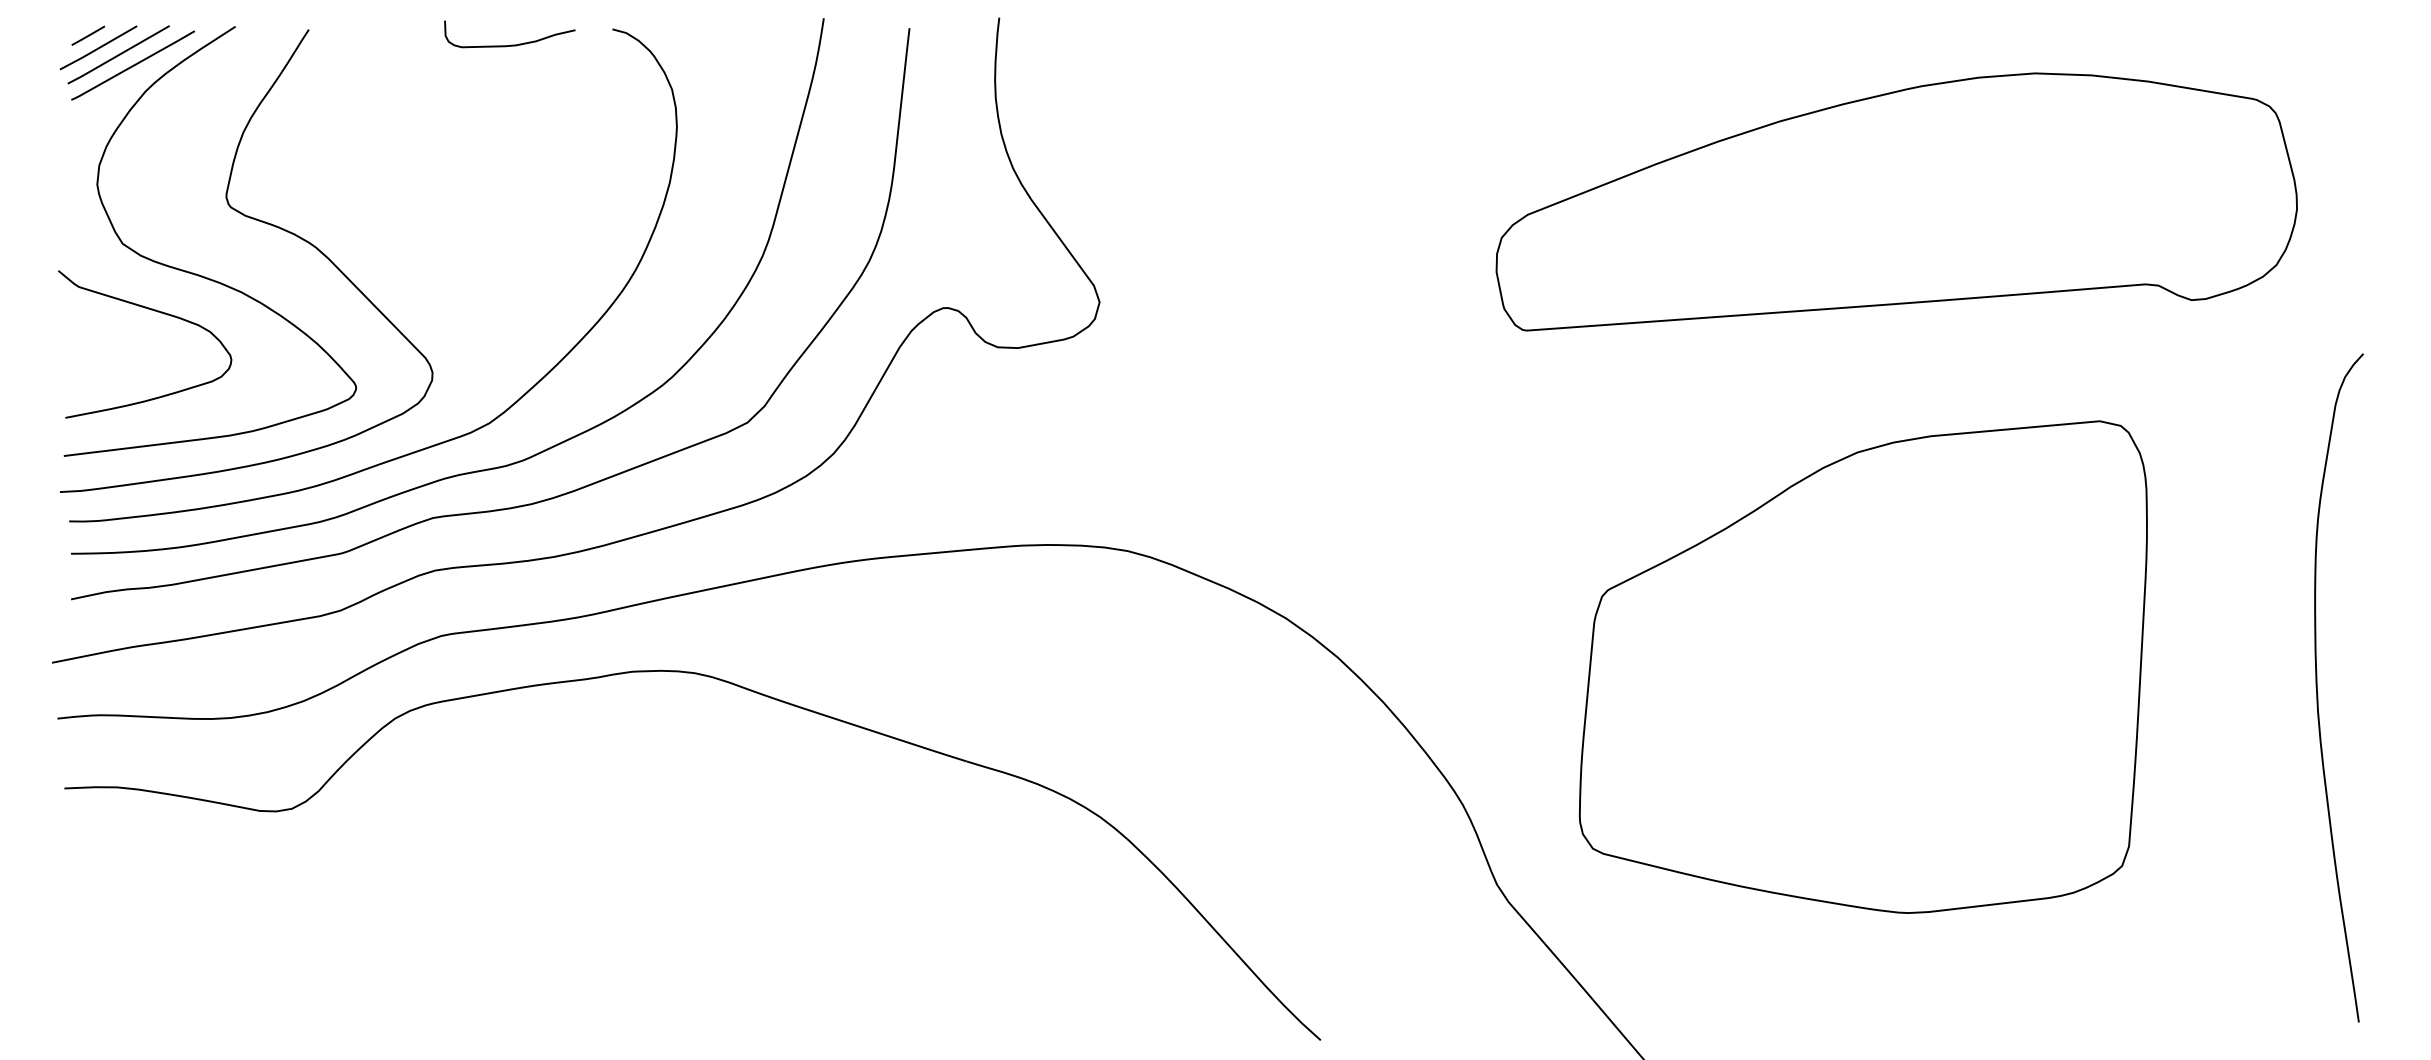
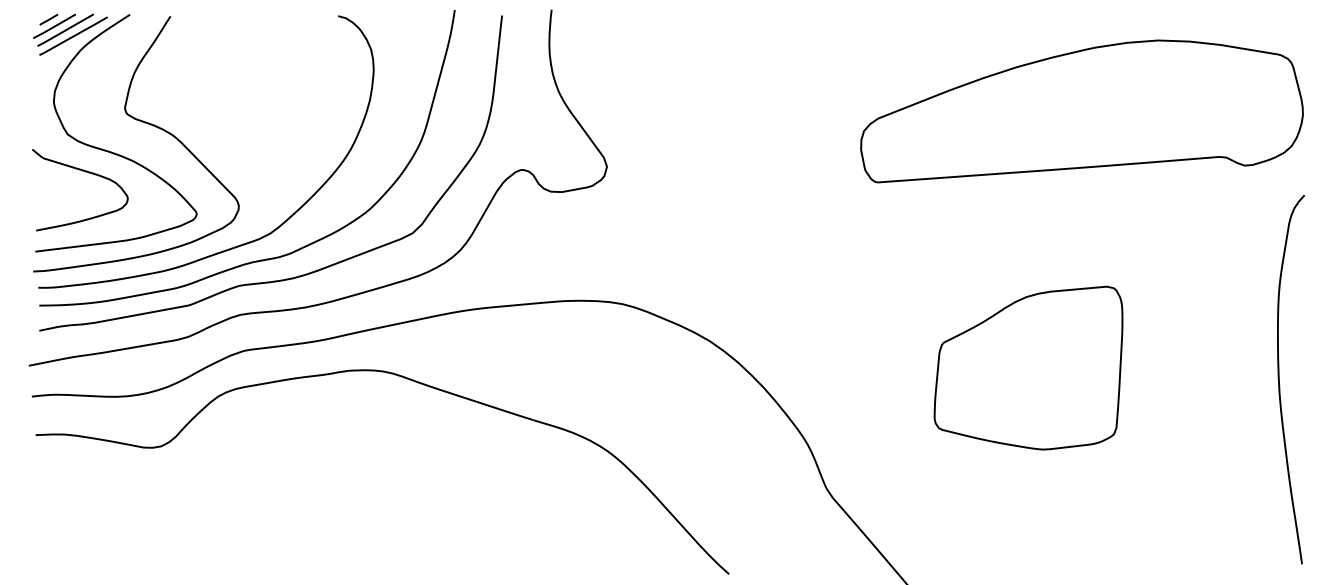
curve: (507, 44) -> (280, 24), removed
part: (1895, 202) -> (1081, 111), moved
part: (1863, 665) -> (1028, 367), size x0.6

